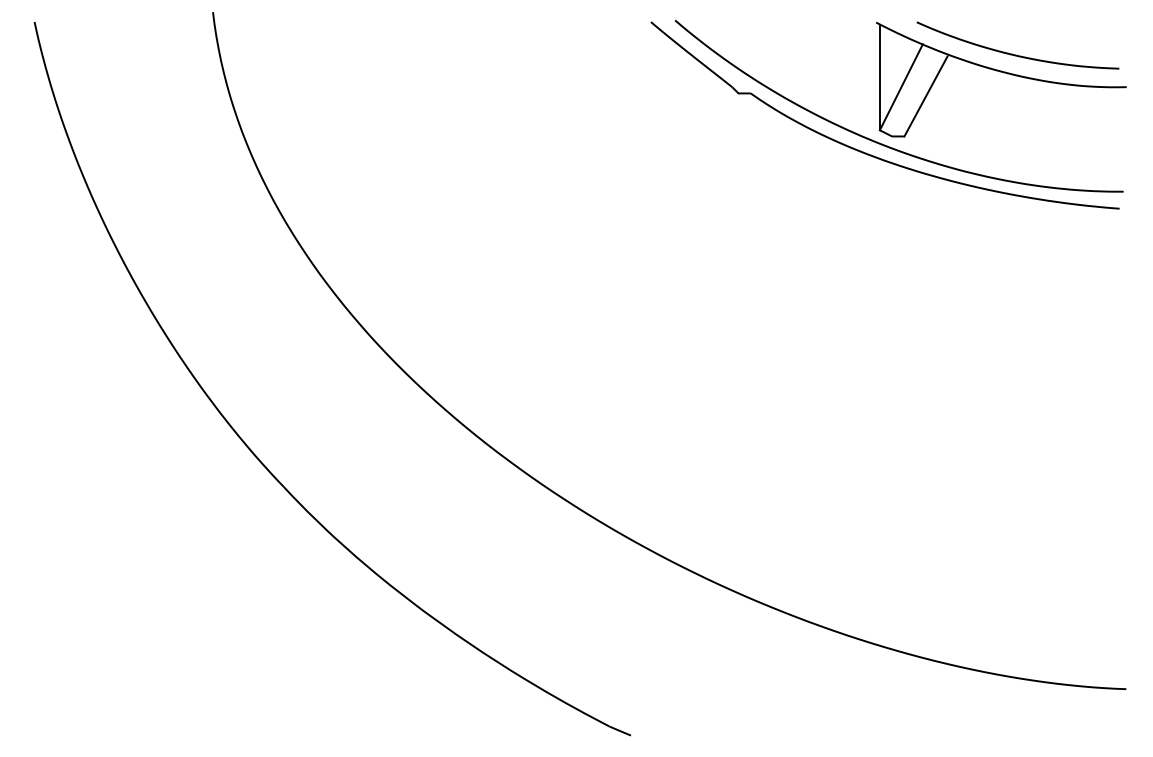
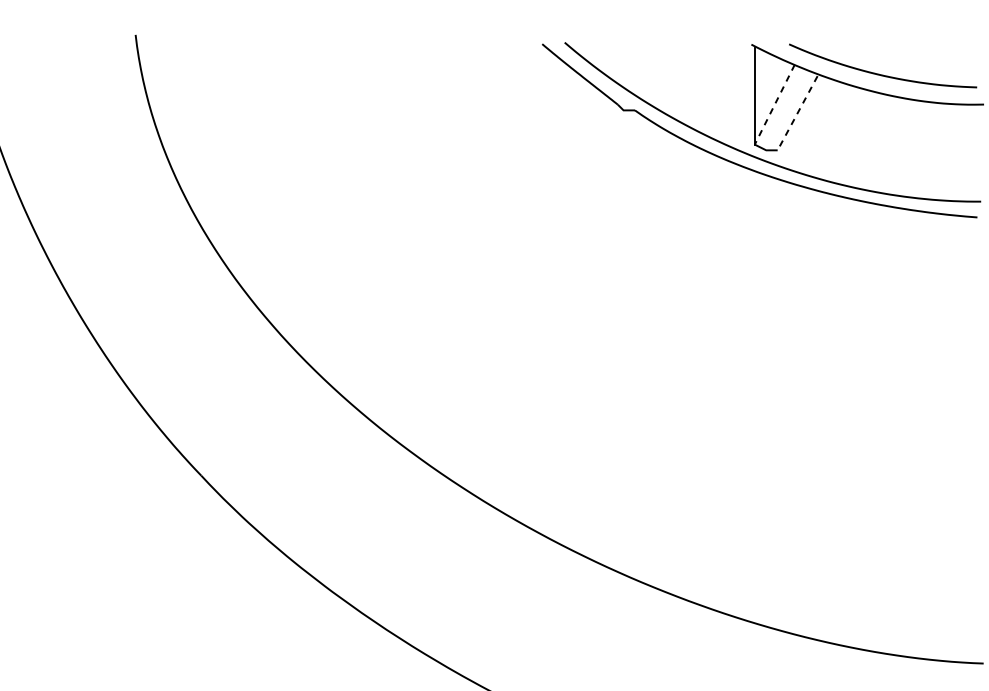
line: (901, 87) -> (774, 104), solid -> dashed
line: (925, 96) -> (797, 113), solid -> dashed

